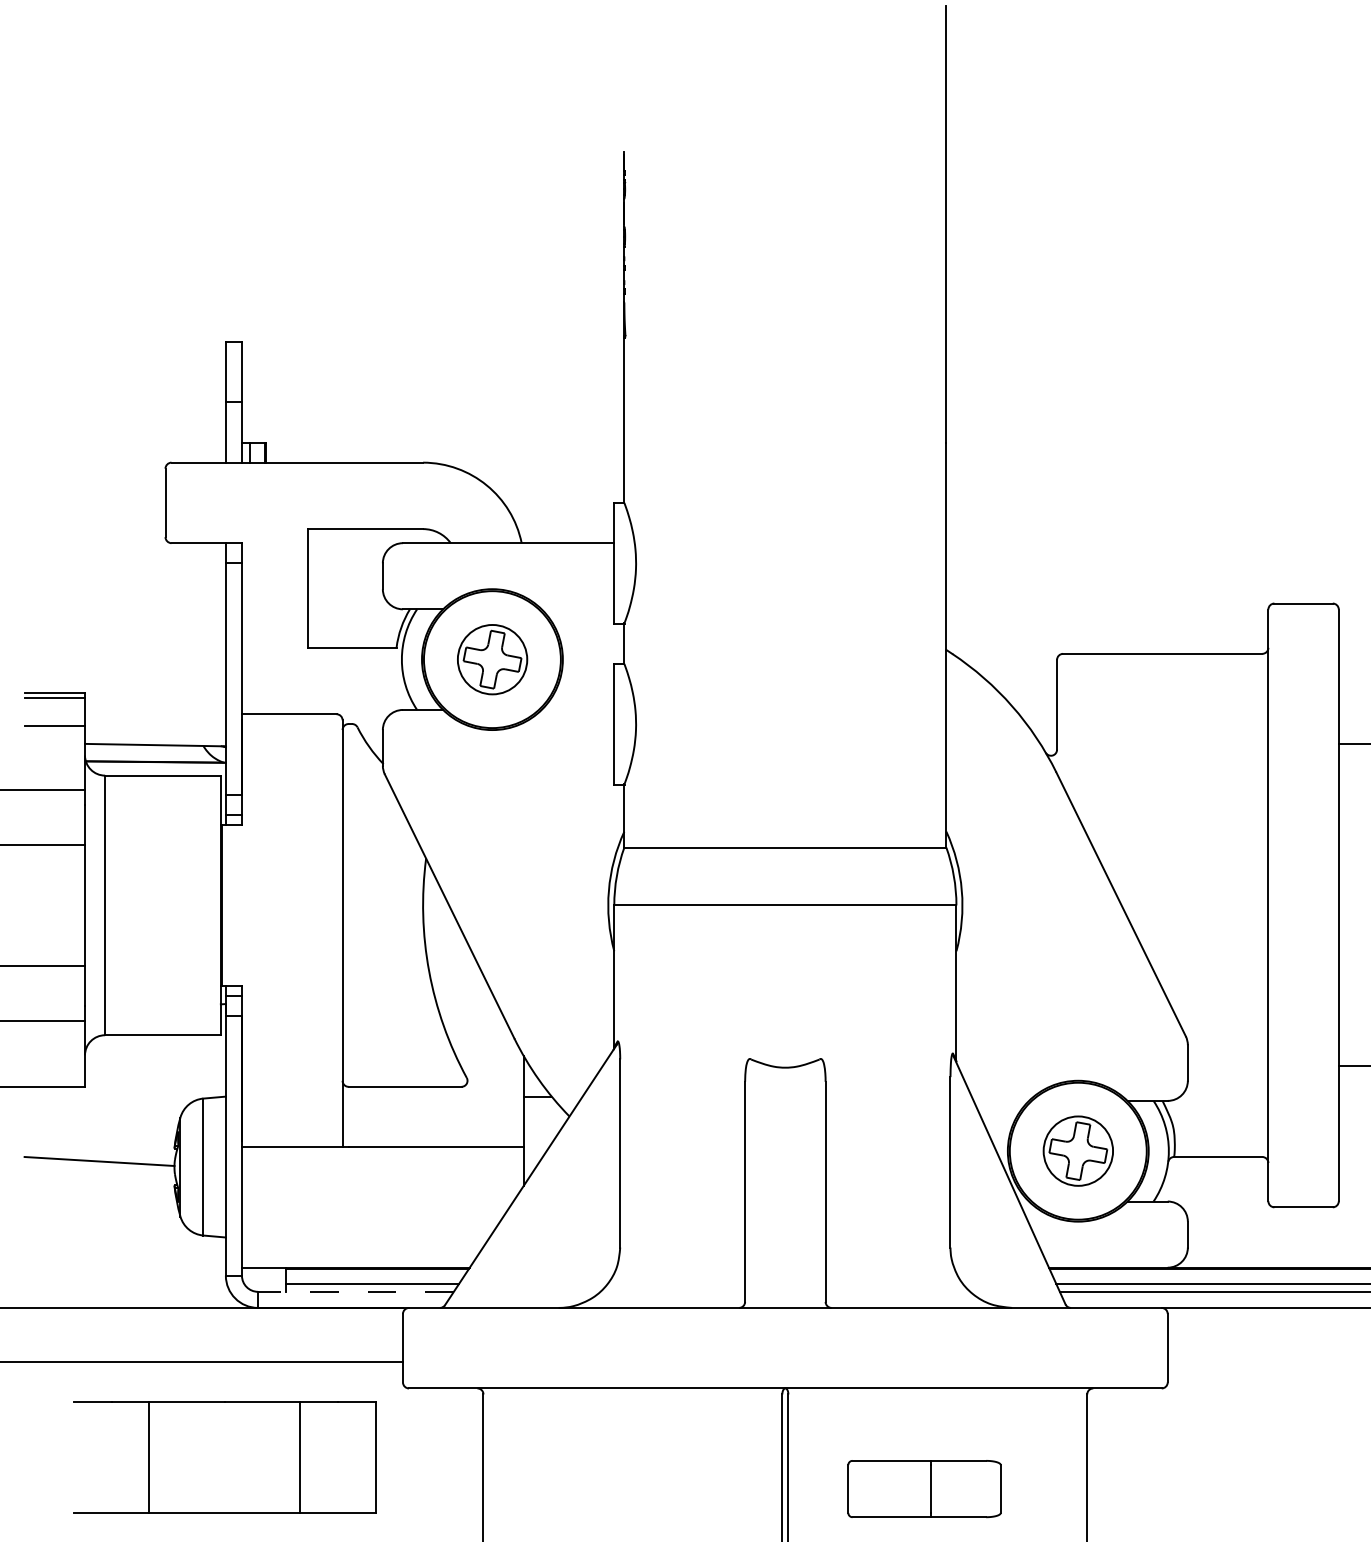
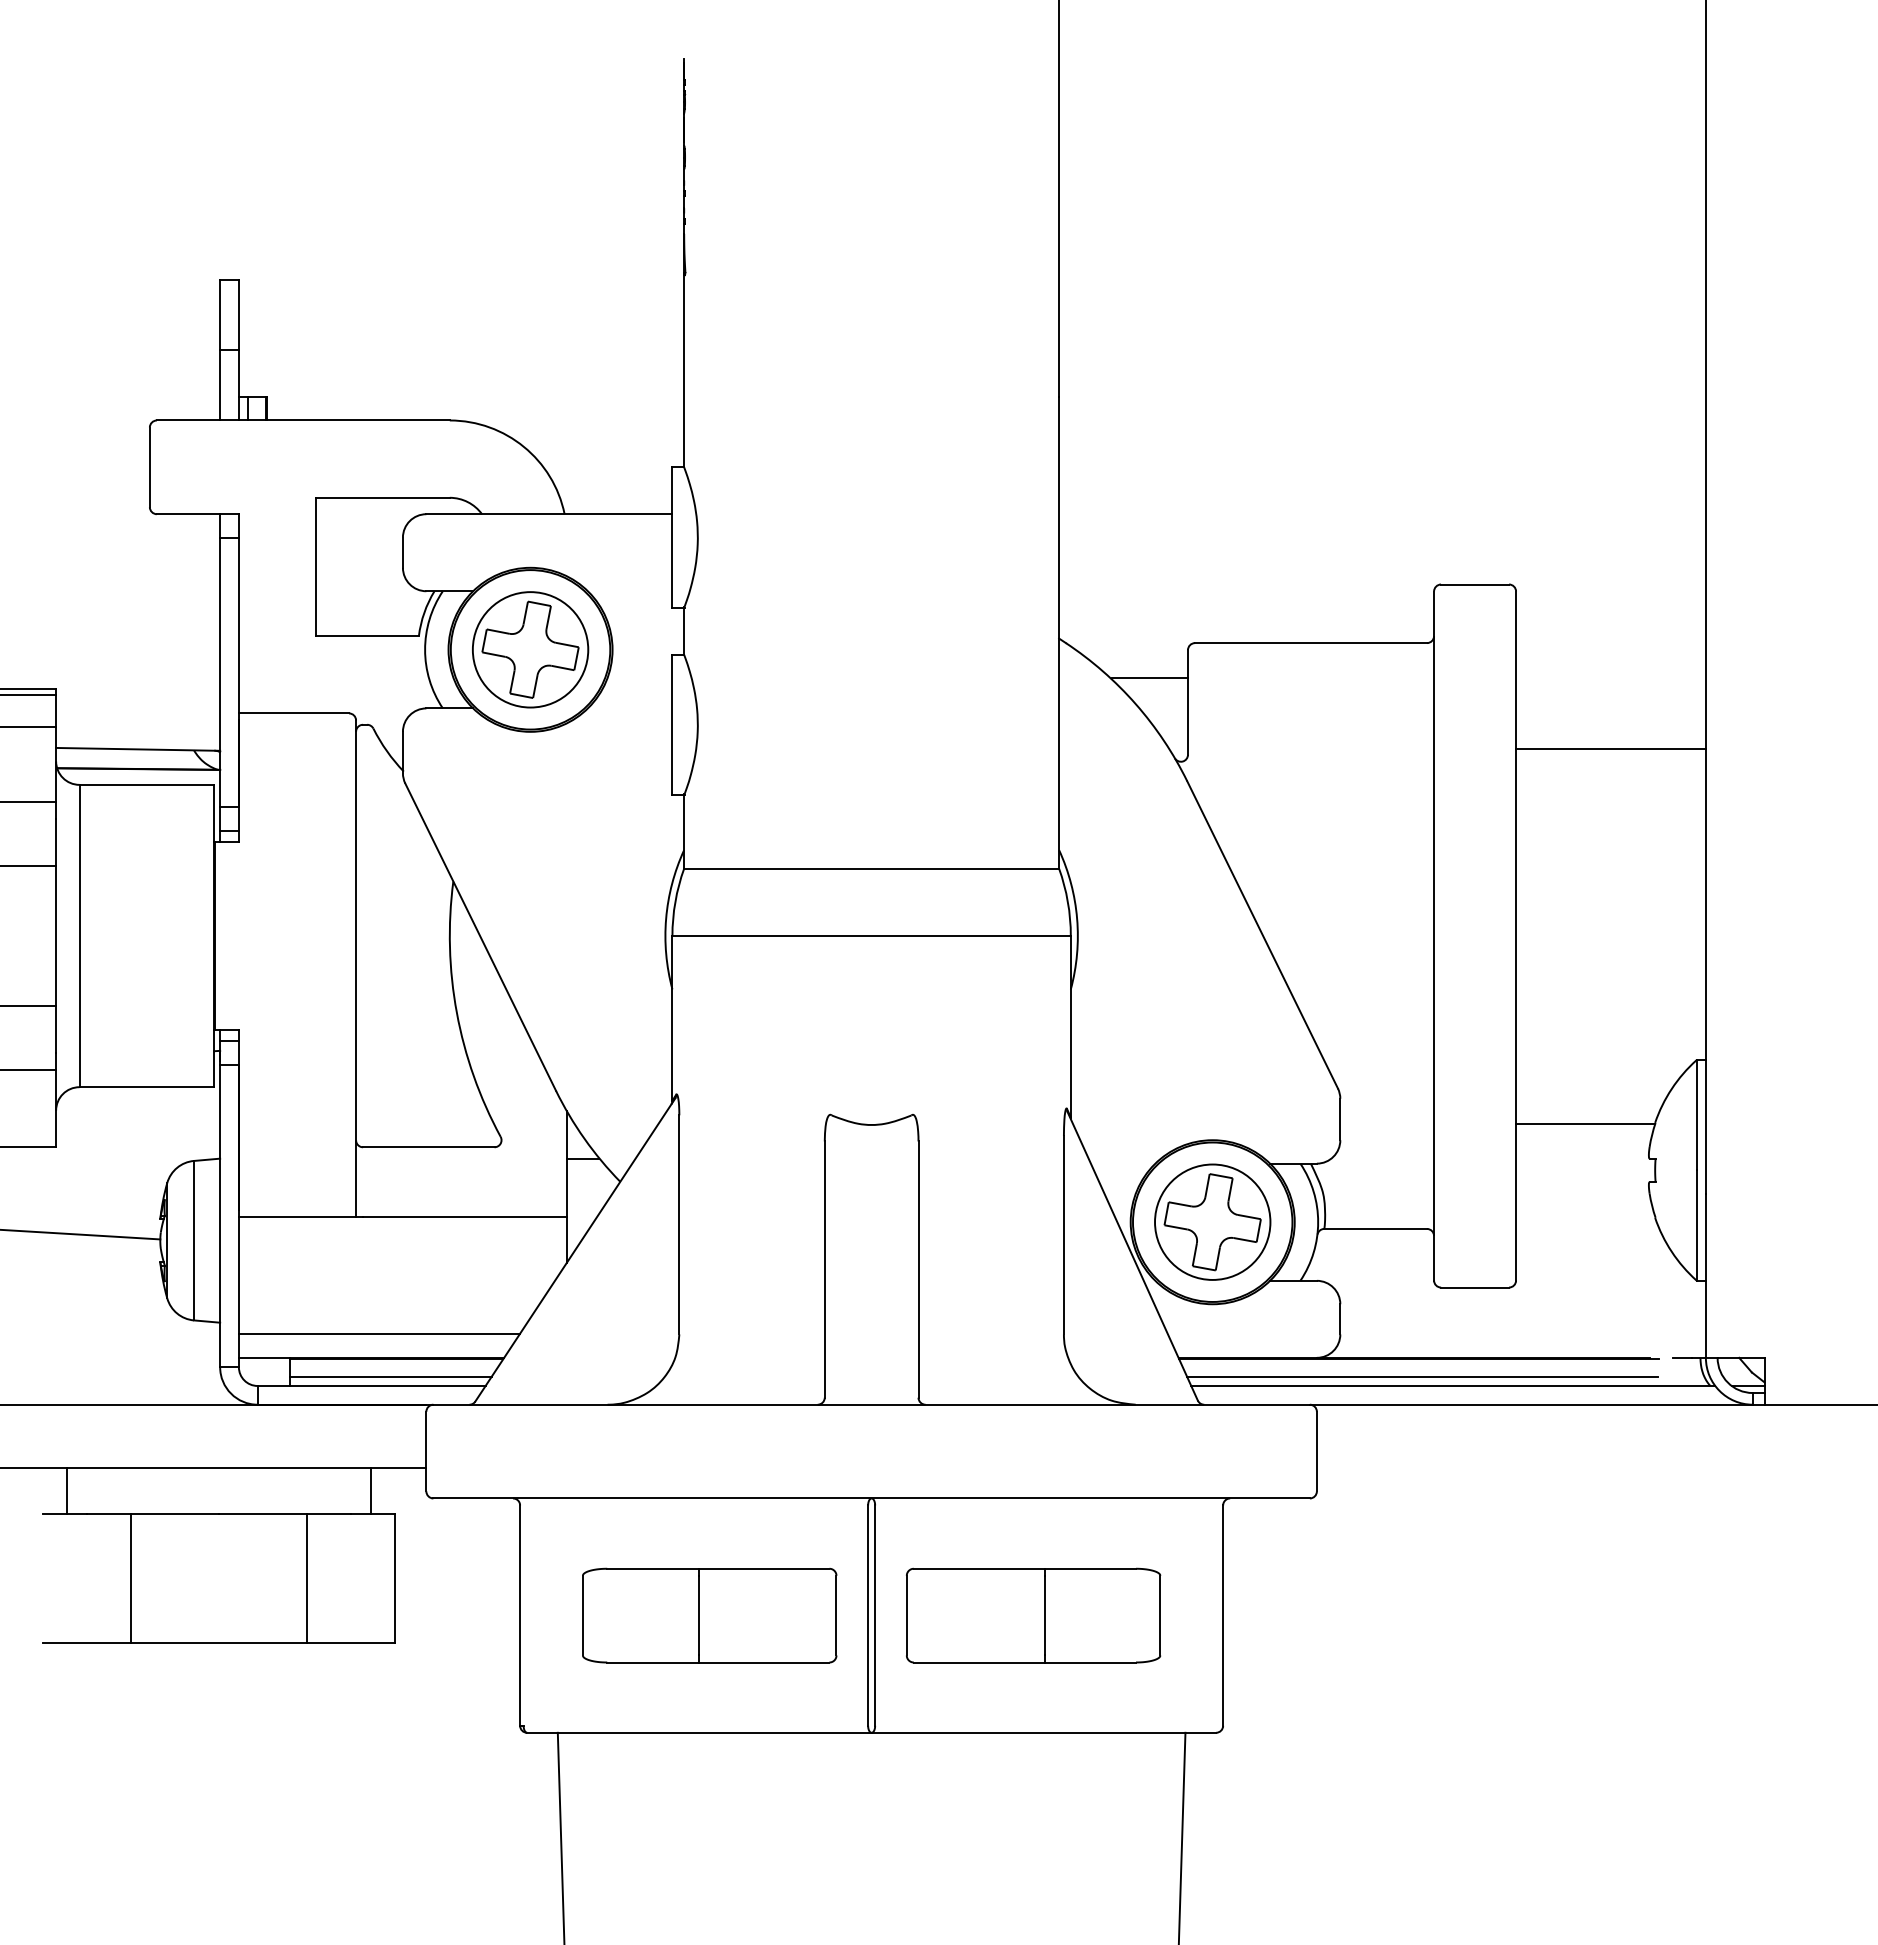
part: (492, 659) -> (530, 649), size x1.43
line: (1023, 684) -> (1149, 678), added
part: (1078, 1150) -> (1212, 1221), size x1.43
line: (361, 1247) -> (378, 1334), added
line: (355, 1291) -> (371, 1385), dashed -> solid
line: (93, 1381) -> (66, 1490), added
line: (354, 1381) -> (370, 1490), added
part: (646, 1488) -> (709, 1615), added
part: (924, 1488) -> (1033, 1615), size x1.43

